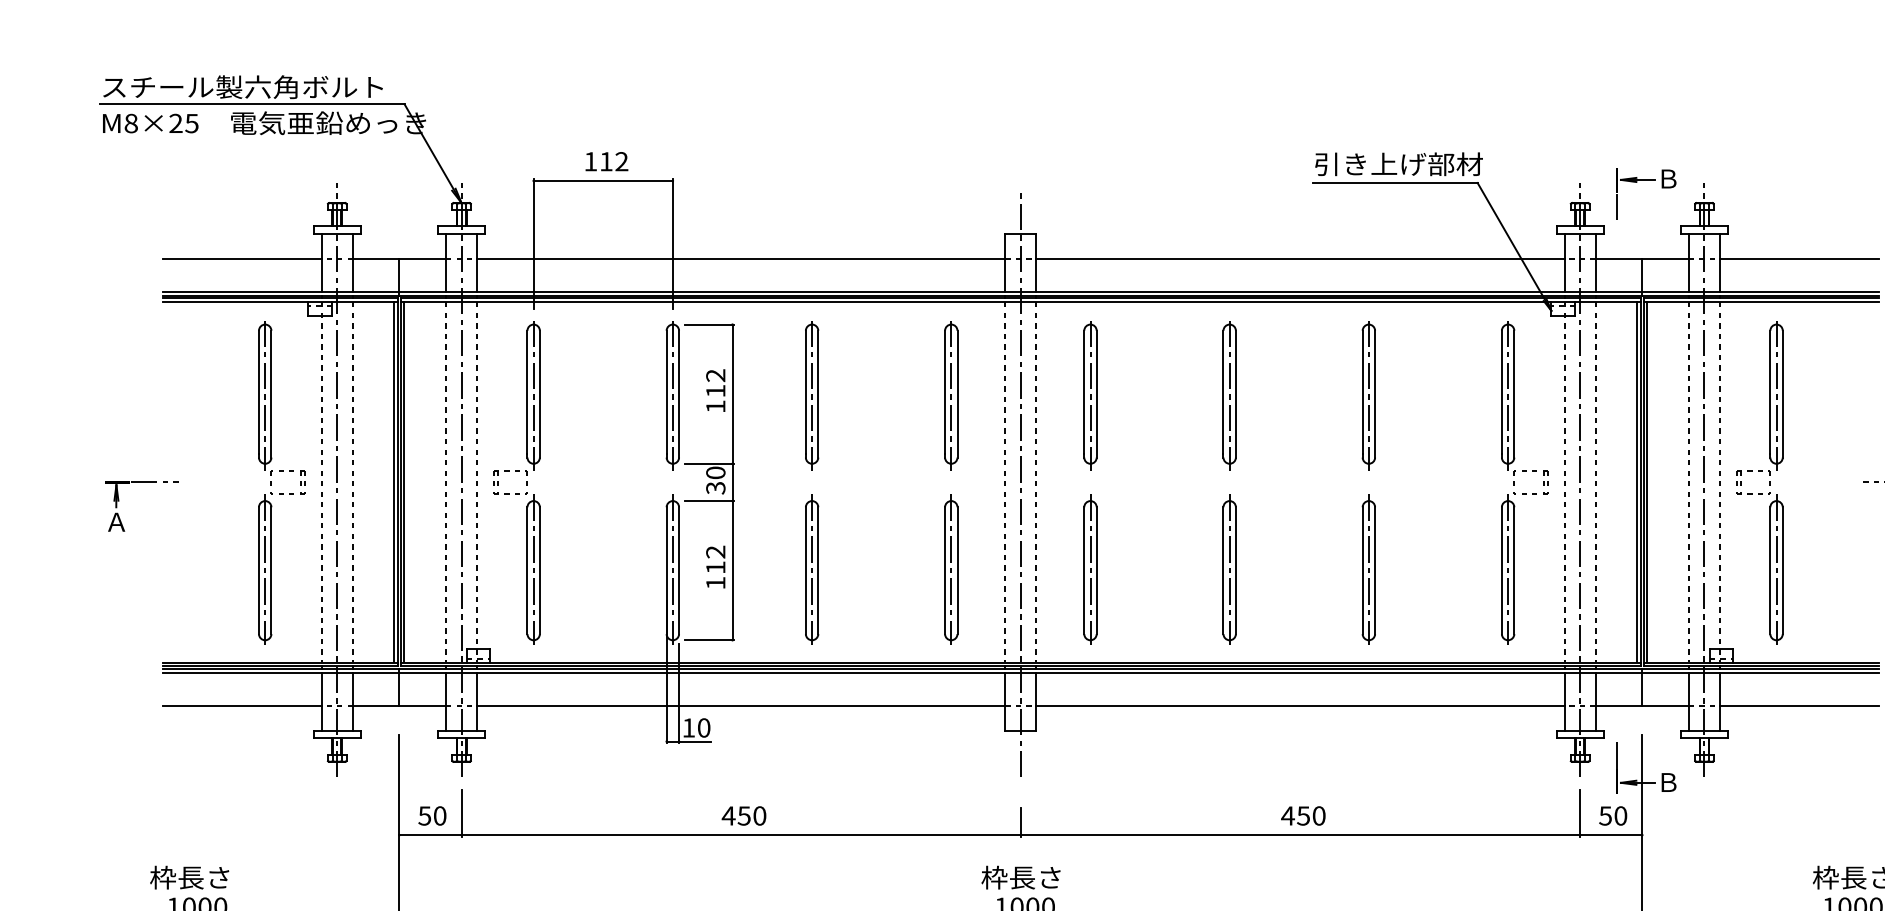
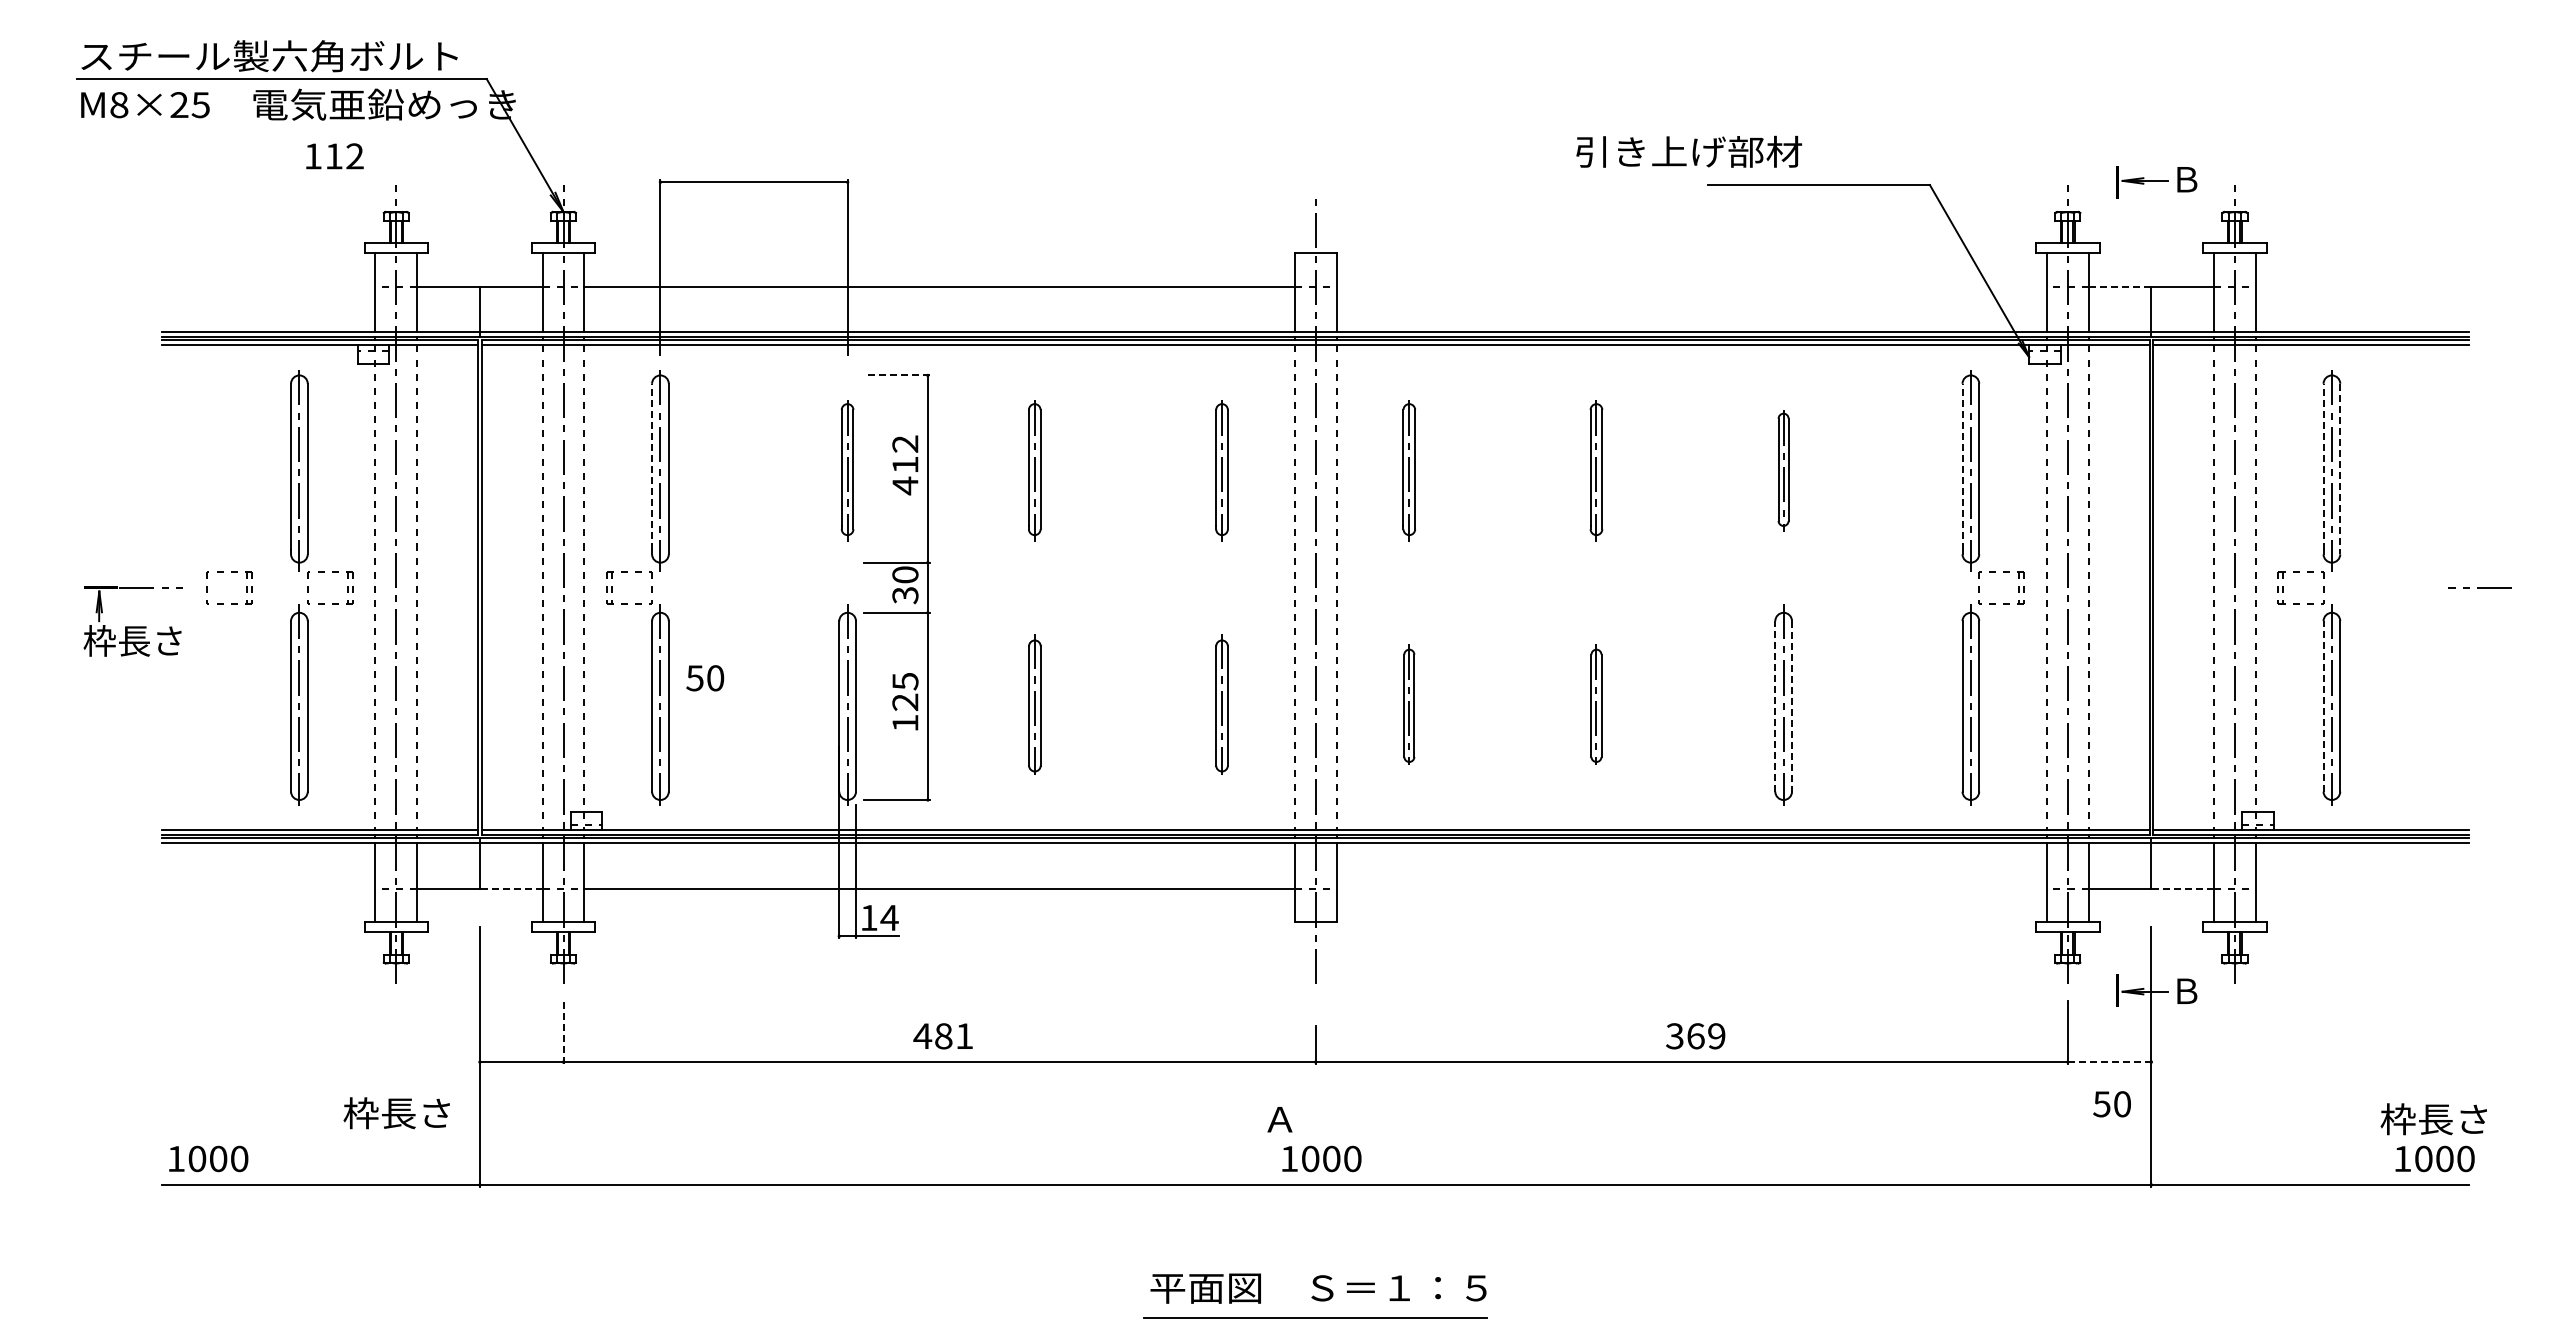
text: (606, 161) -> (334, 156), moved
text: (1399, 164) -> (1689, 151), moved
line: (1617, 206) -> (2117, 216), removed
line: (242, 258) -> (268, 286), removed
line: (1300, 258) -> (1691, 286), removed
line: (1618, 258) -> (2119, 286), solid -> dashed
line: (1798, 258) -> (2361, 286), removed
line: (709, 324) -> (896, 375), solid -> dashed
line: (527, 392) -> (652, 466), solid -> dashed
line: (1501, 392) -> (1962, 466), solid -> dashed
line: (1770, 392) -> (2323, 466), solid -> dashed
line: (1782, 394) -> (2340, 469), solid -> dashed
part: (672, 395) -> (847, 470), size x0.7
part: (811, 395) -> (1034, 470), size x0.7
part: (950, 395) -> (1221, 470), size x0.7
part: (1090, 395) -> (1409, 470), size x0.7
part: (1229, 395) -> (1596, 470), size x0.7
part: (1368, 395) -> (1783, 470), size x0.6
text: (715, 406) -> (905, 485), 112 -> 412
part: (214, 471) -> (231, 572), added
line: (394, 482) -> (473, 587), removed
line: (404, 482) -> (486, 587), removed
line: (1637, 482) -> (2144, 587), removed
line: (1647, 482) -> (2158, 587), removed
text: (141, 521) -> (132, 640), Ａ -> 枠長さ
text: (715, 559) -> (905, 691), 112 -> 125
part: (811, 569) -> (1034, 704), size x0.7
part: (950, 569) -> (1221, 704), size x0.7
part: (1090, 569) -> (1409, 704), size x0.6
part: (1229, 569) -> (1596, 704), size x0.6
line: (1362, 570) -> (1775, 705), solid -> dashed
line: (1375, 570) -> (1792, 706), solid -> dashed
line: (1770, 570) -> (2323, 705), solid -> dashed
line: (242, 706) -> (268, 888), removed
line: (422, 706) -> (510, 888), solid -> dashed
line: (1300, 706) -> (1691, 888), removed
line: (1665, 706) -> (2182, 888), solid -> dashed
line: (1798, 706) -> (2361, 888), removed
text: (703, 727) -> (889, 917), 10 -> 14
line: (1617, 755) -> (2117, 955), removed
line: (461, 813) -> (563, 1032), solid -> dashed
text: (432, 816) -> (705, 678), moved
text: (751, 816) -> (953, 1036), 450 -> 481
text: (1303, 816) -> (1695, 1036), 450 -> 369
text: (1612, 816) -> (2111, 1104), moved
line: (1611, 835) -> (2109, 1062), solid -> dashed
text: (189, 877) -> (396, 1113), moved
text: (1020, 877) -> (1315, 1119), 枠長さ -> Ａ

